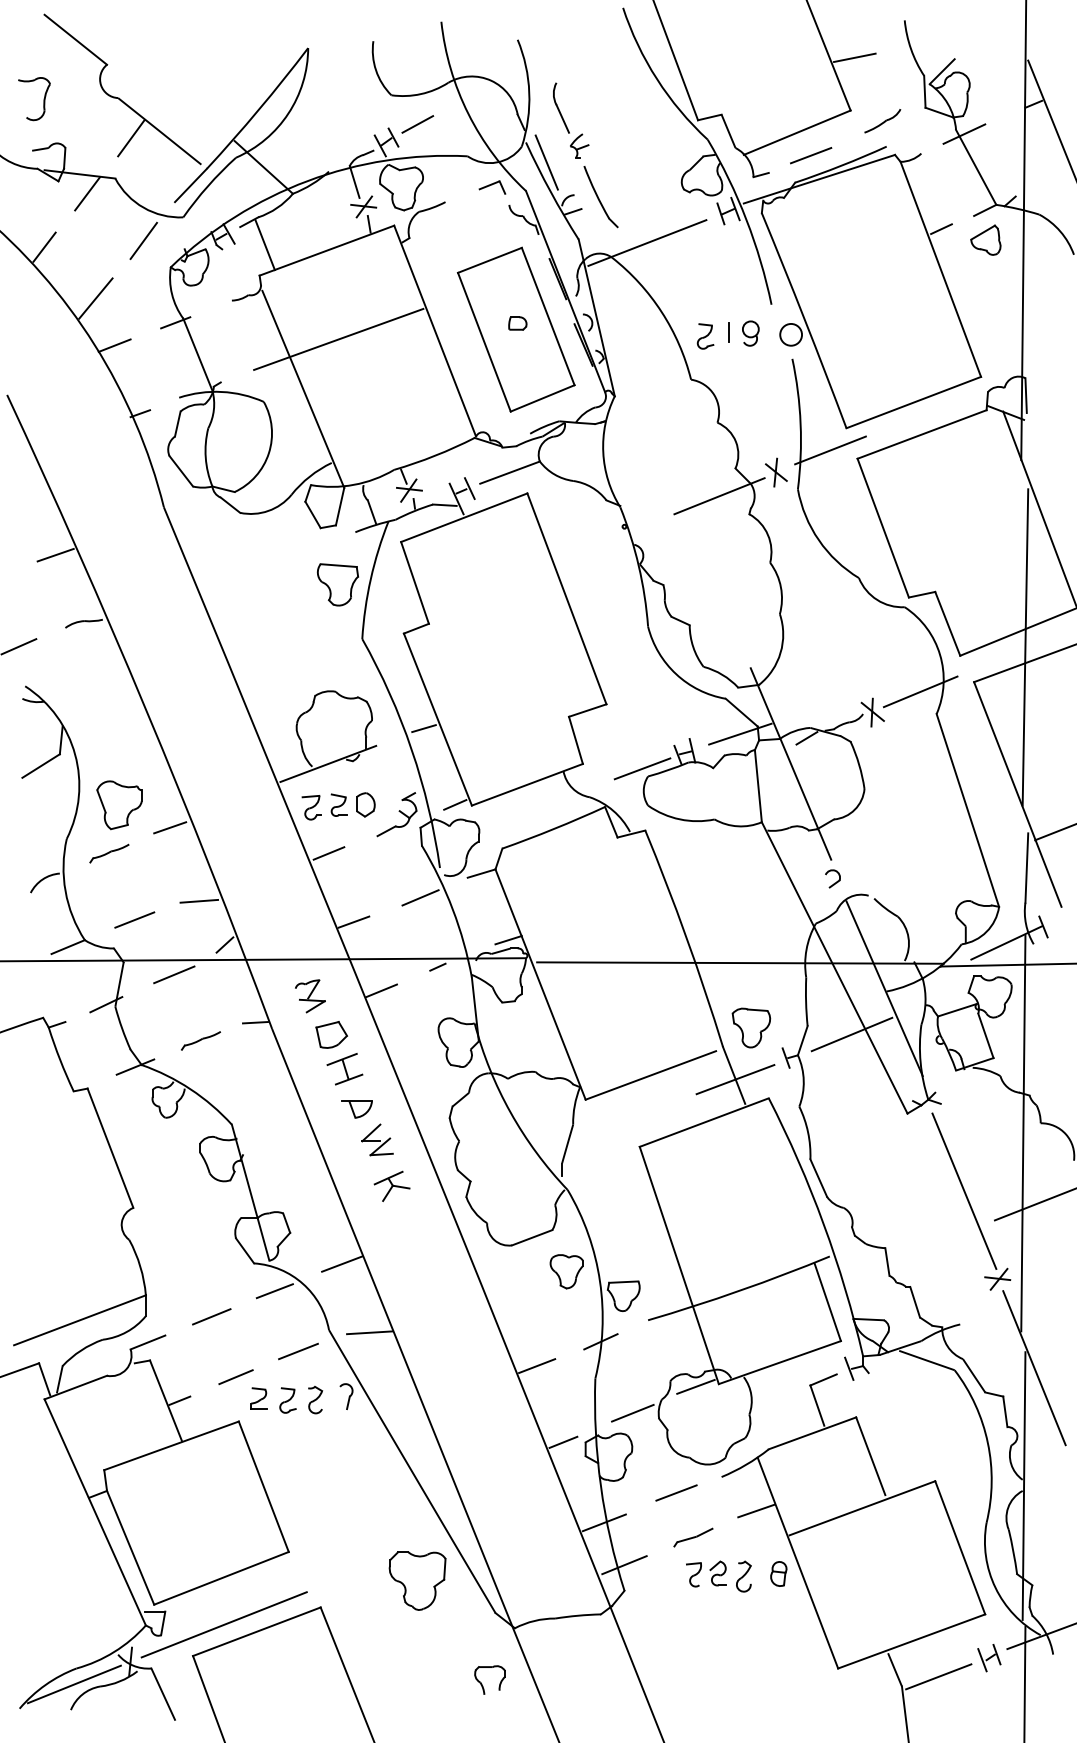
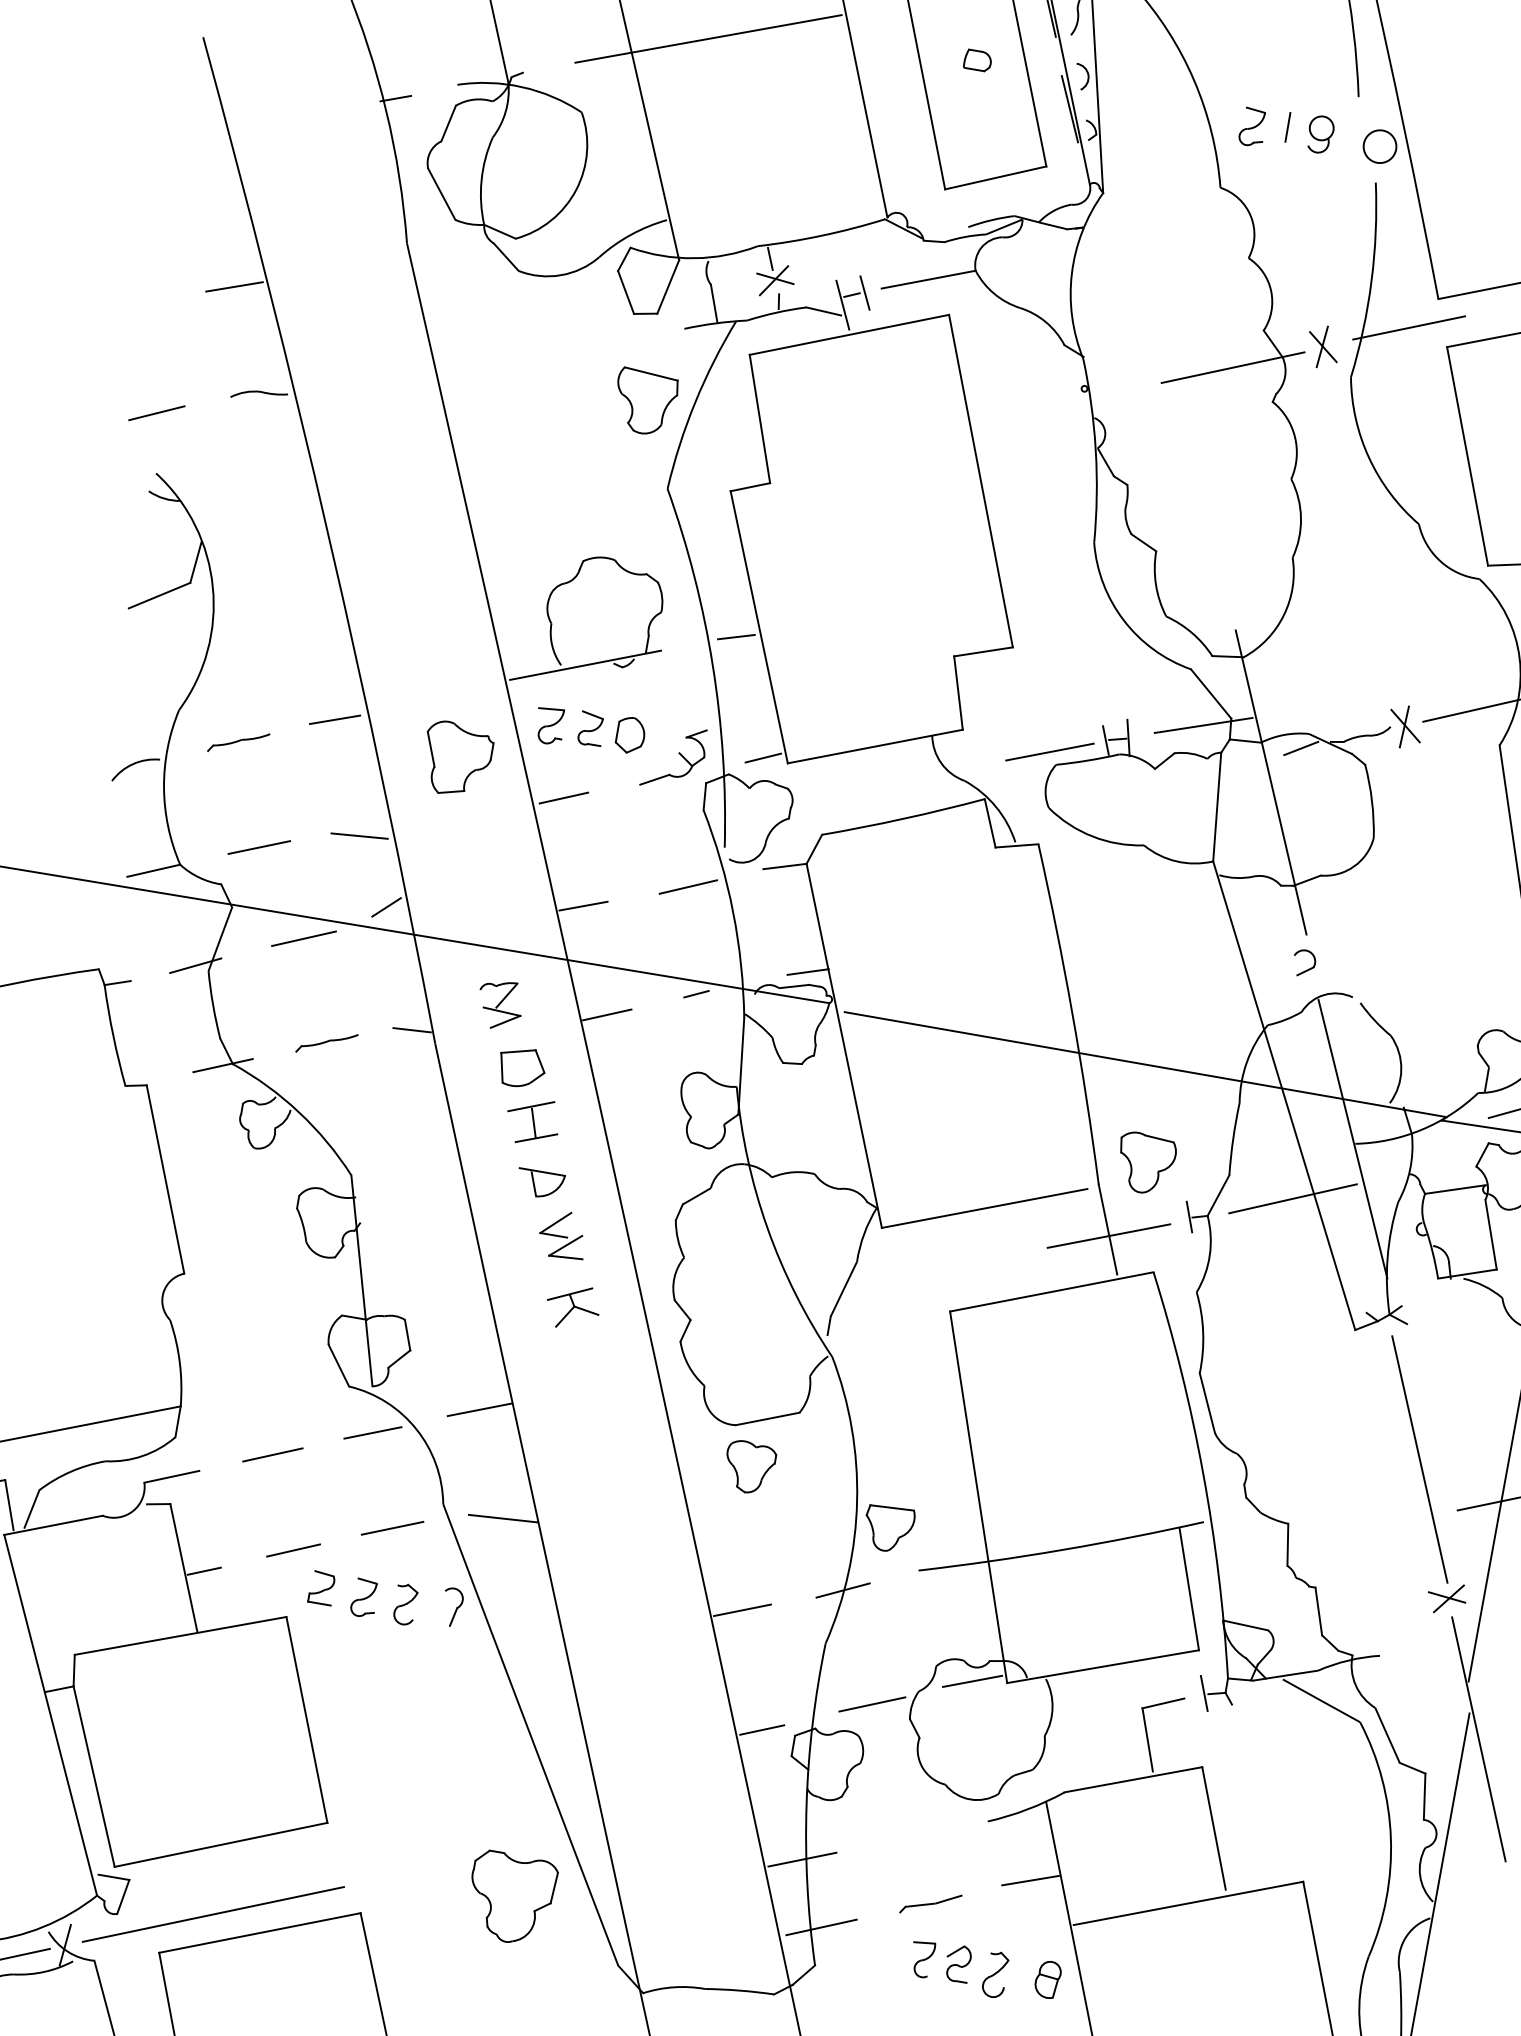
part: (119, 805) -> (456, 759), moved
part: (566, 1271) -> (749, 1467), moved
line: (676, 1492) -> (916, 1832), removed

